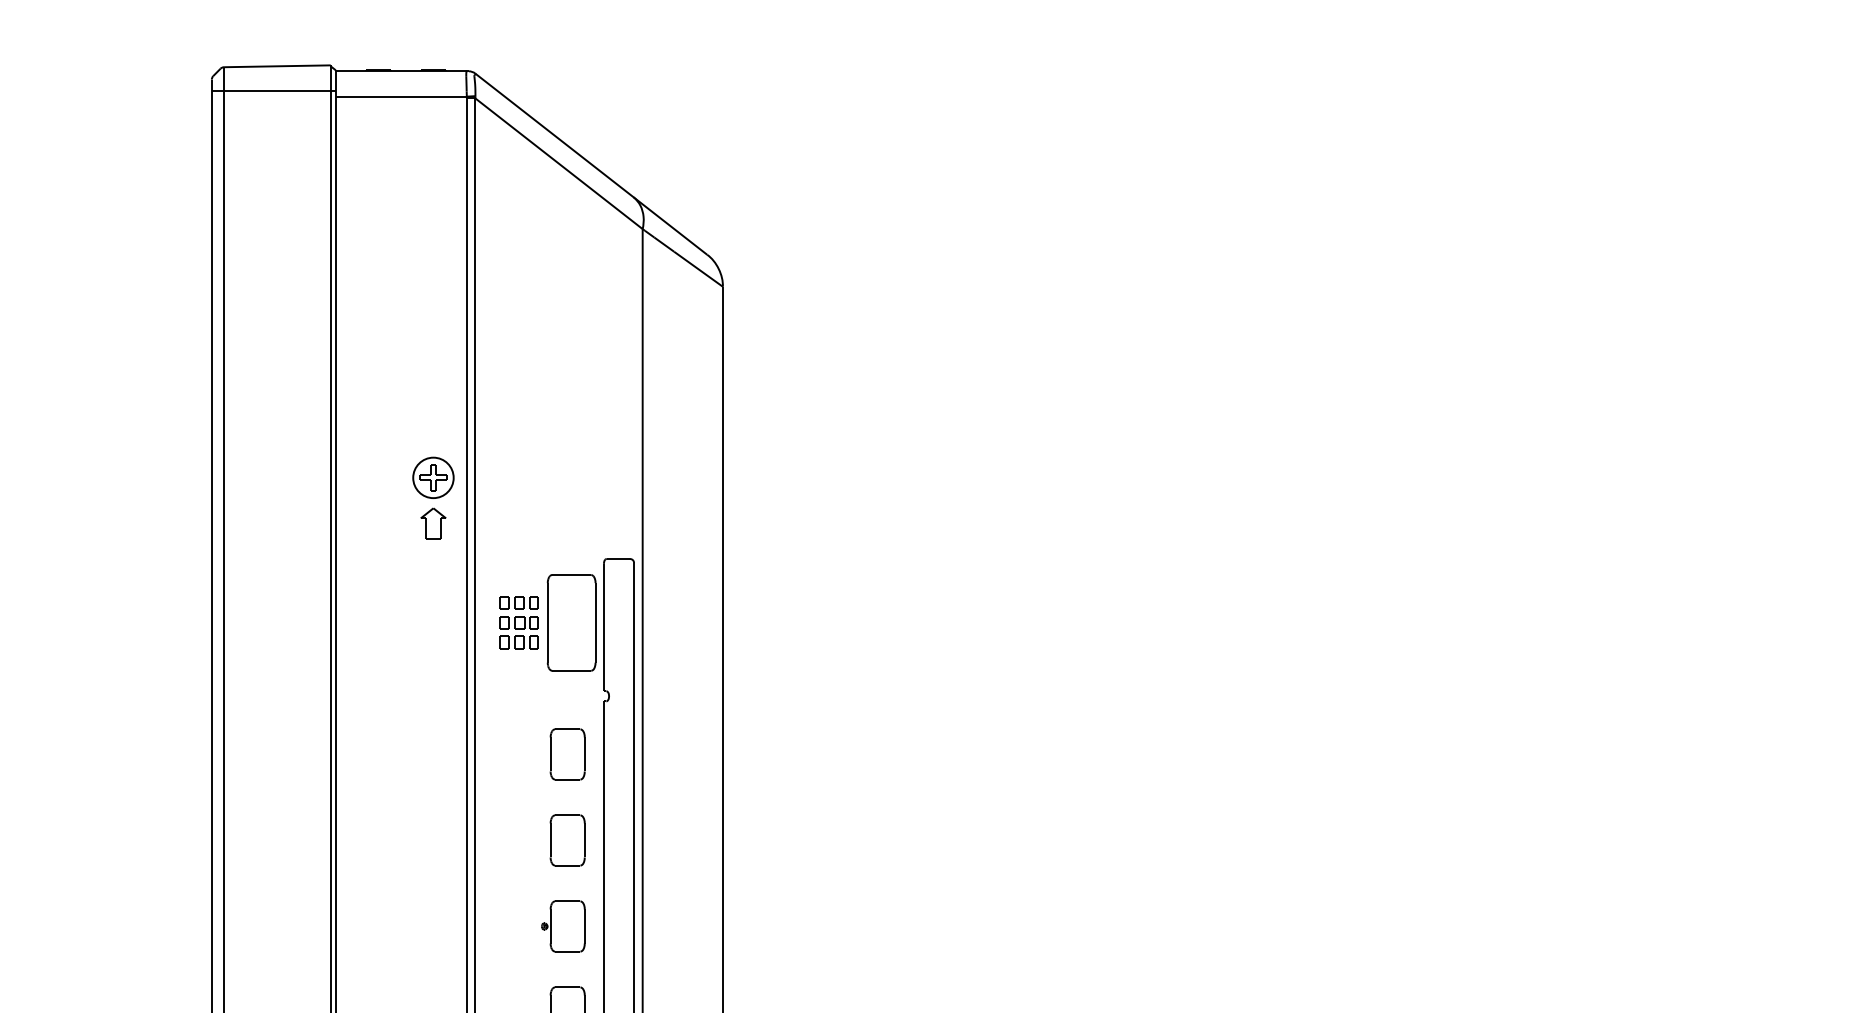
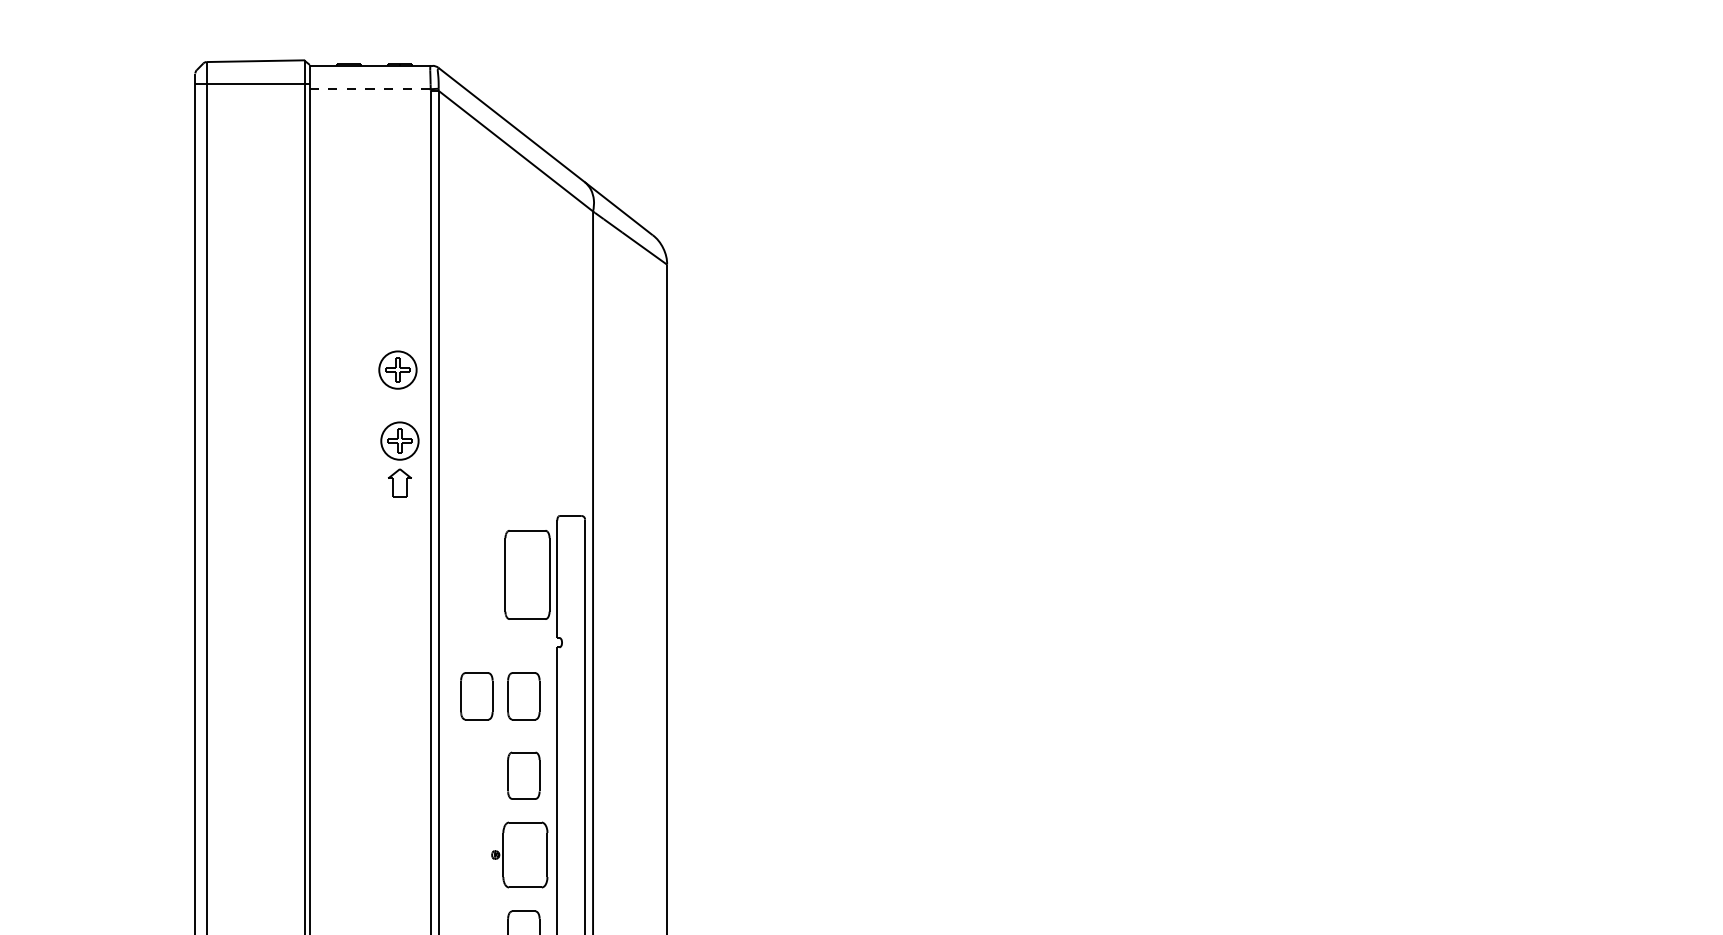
line: (400, 96) -> (369, 89), solid -> dashed
part: (430, 400) -> (397, 369), added
part: (518, 622) -> (478, 574), removed
part: (516, 754) -> (476, 696), added
part: (562, 926) -> (519, 855), size x1.4

